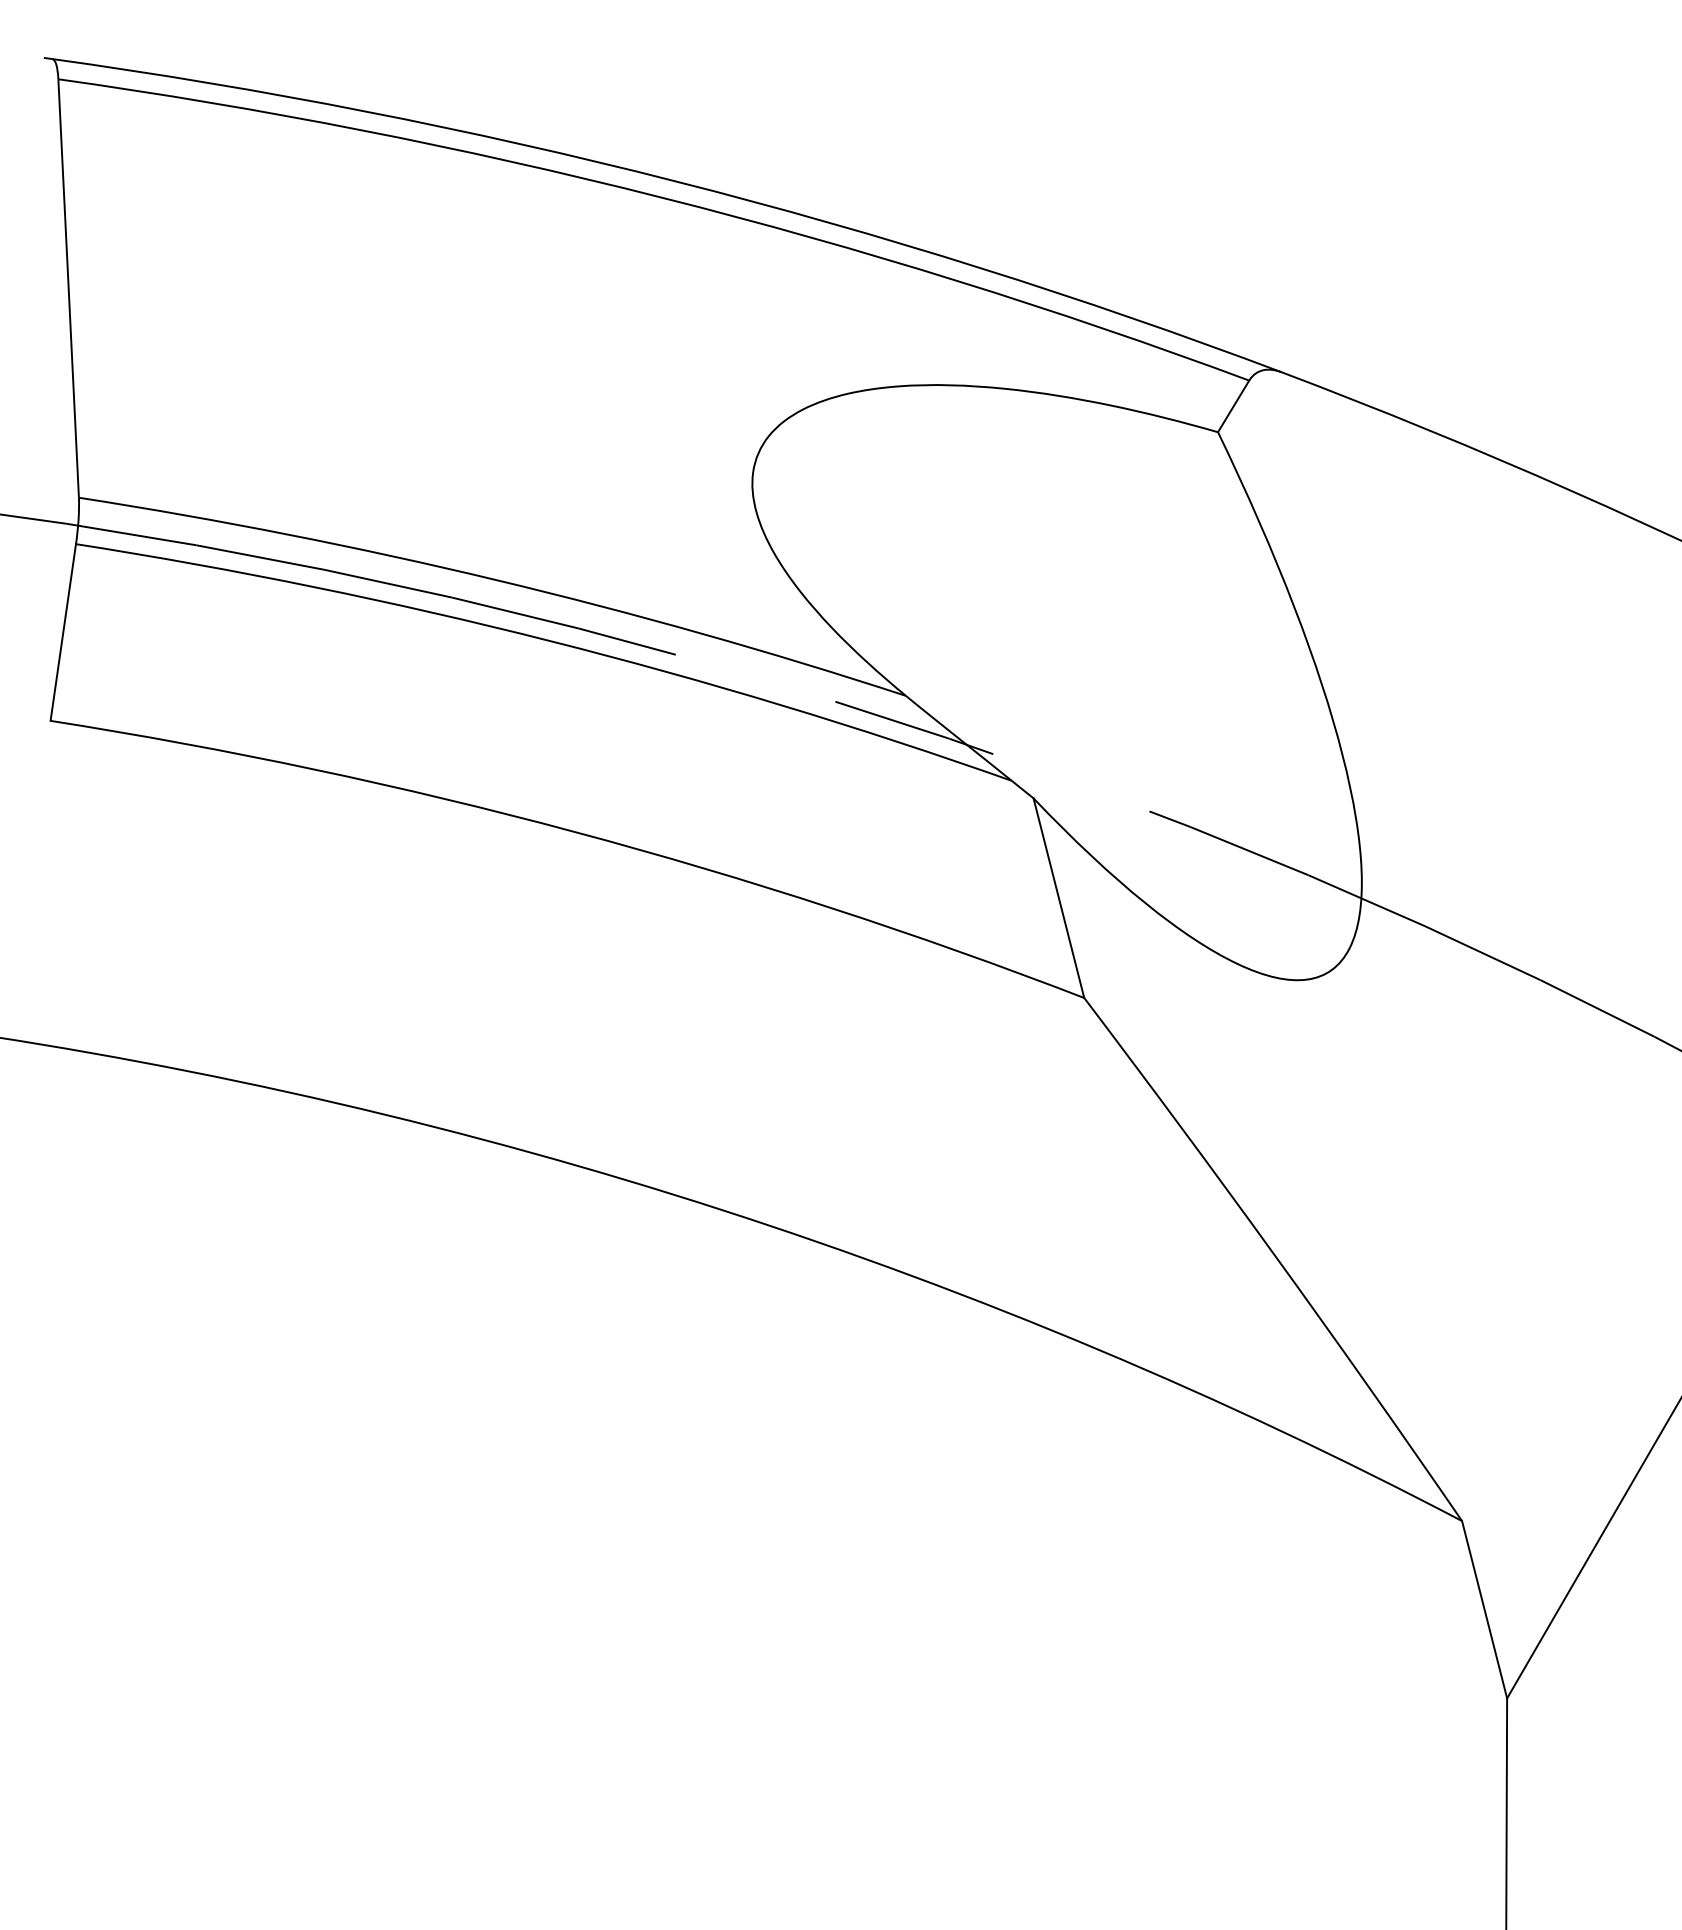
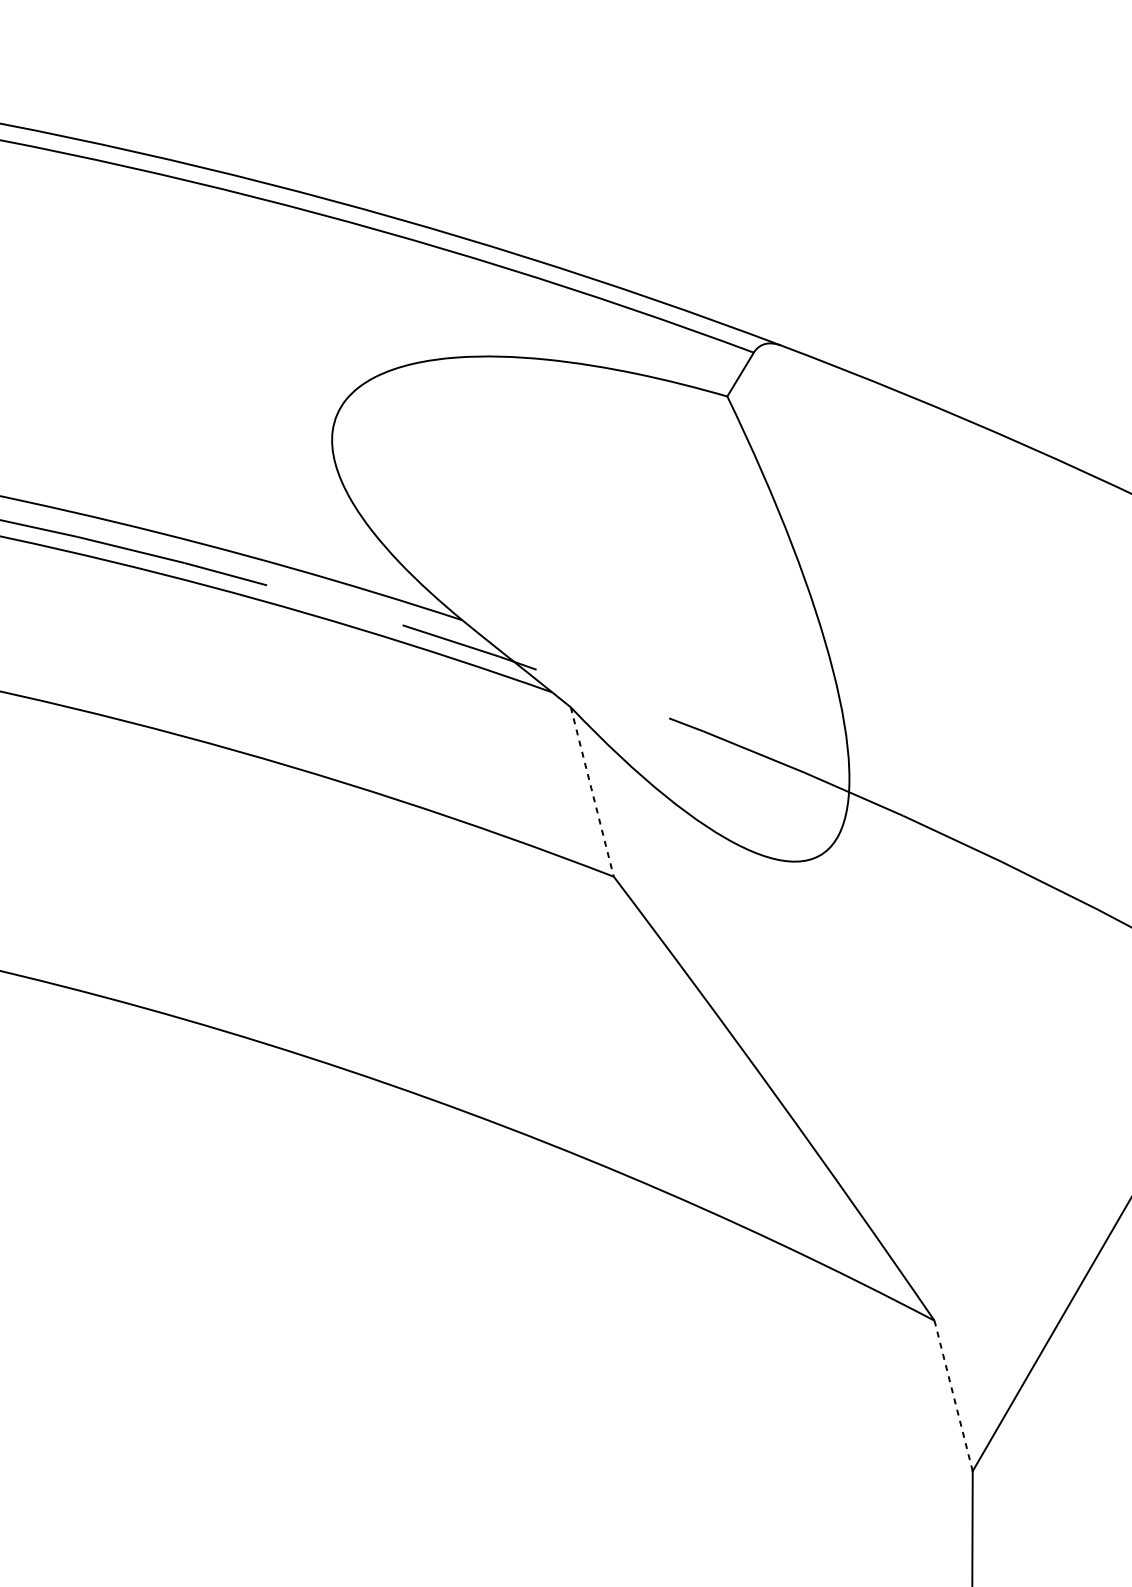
line: (1058, 898) -> (591, 792), solid -> dashed
line: (1484, 1609) -> (953, 1395), solid -> dashed

